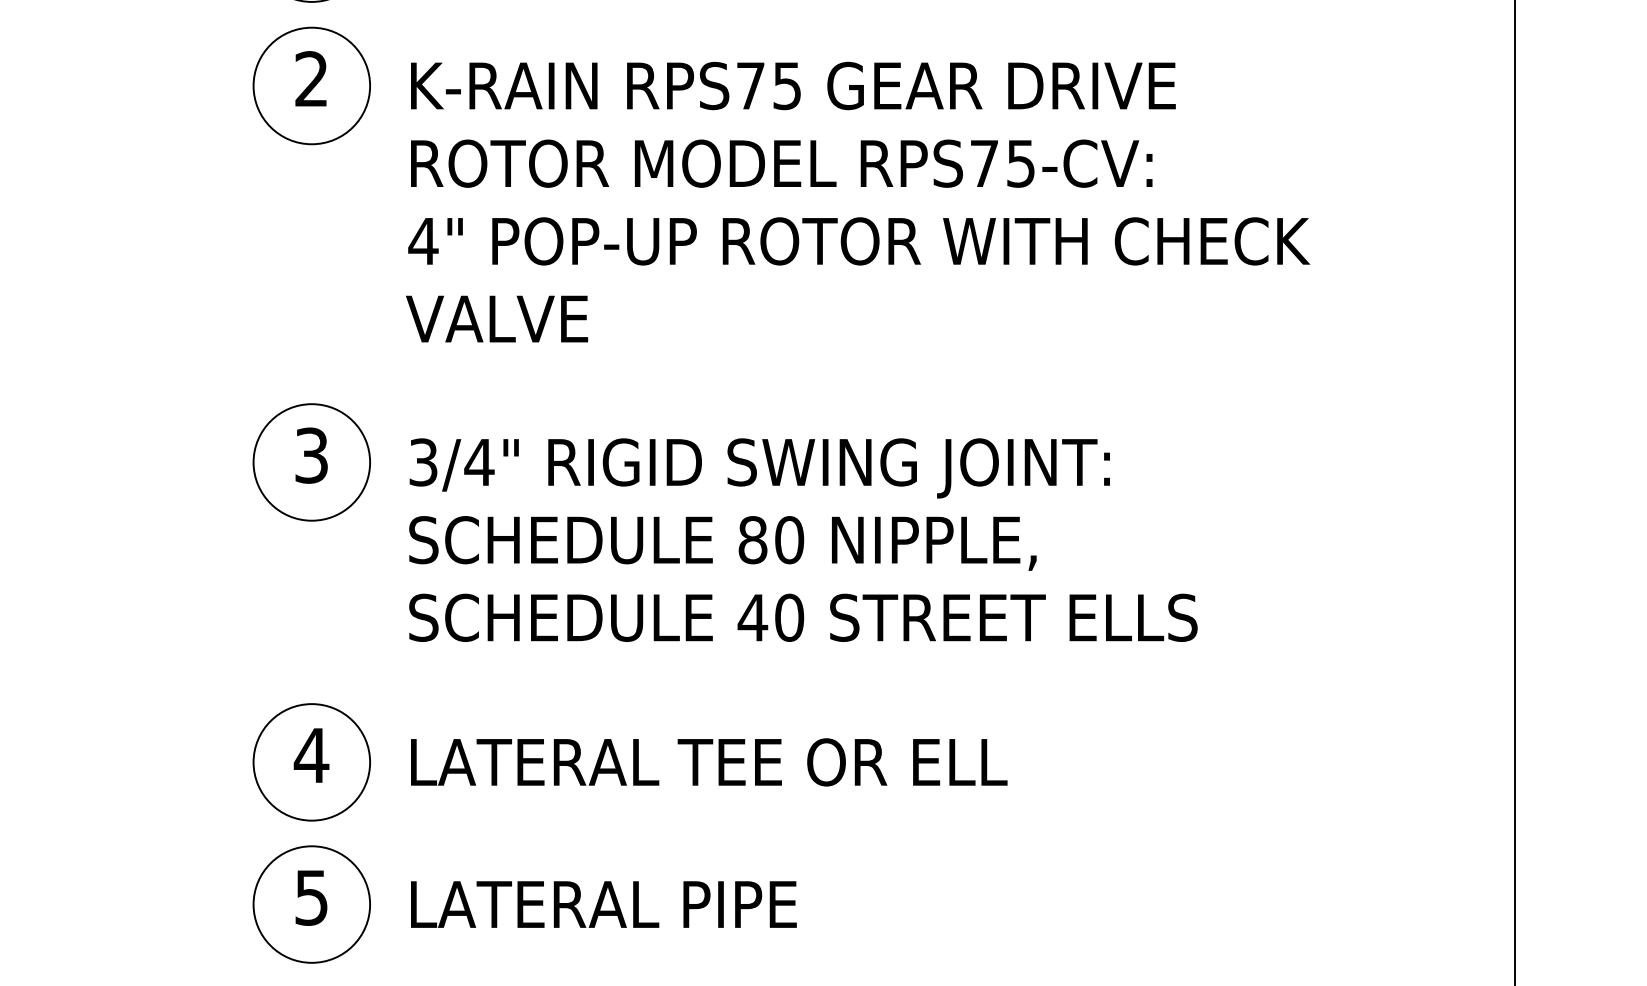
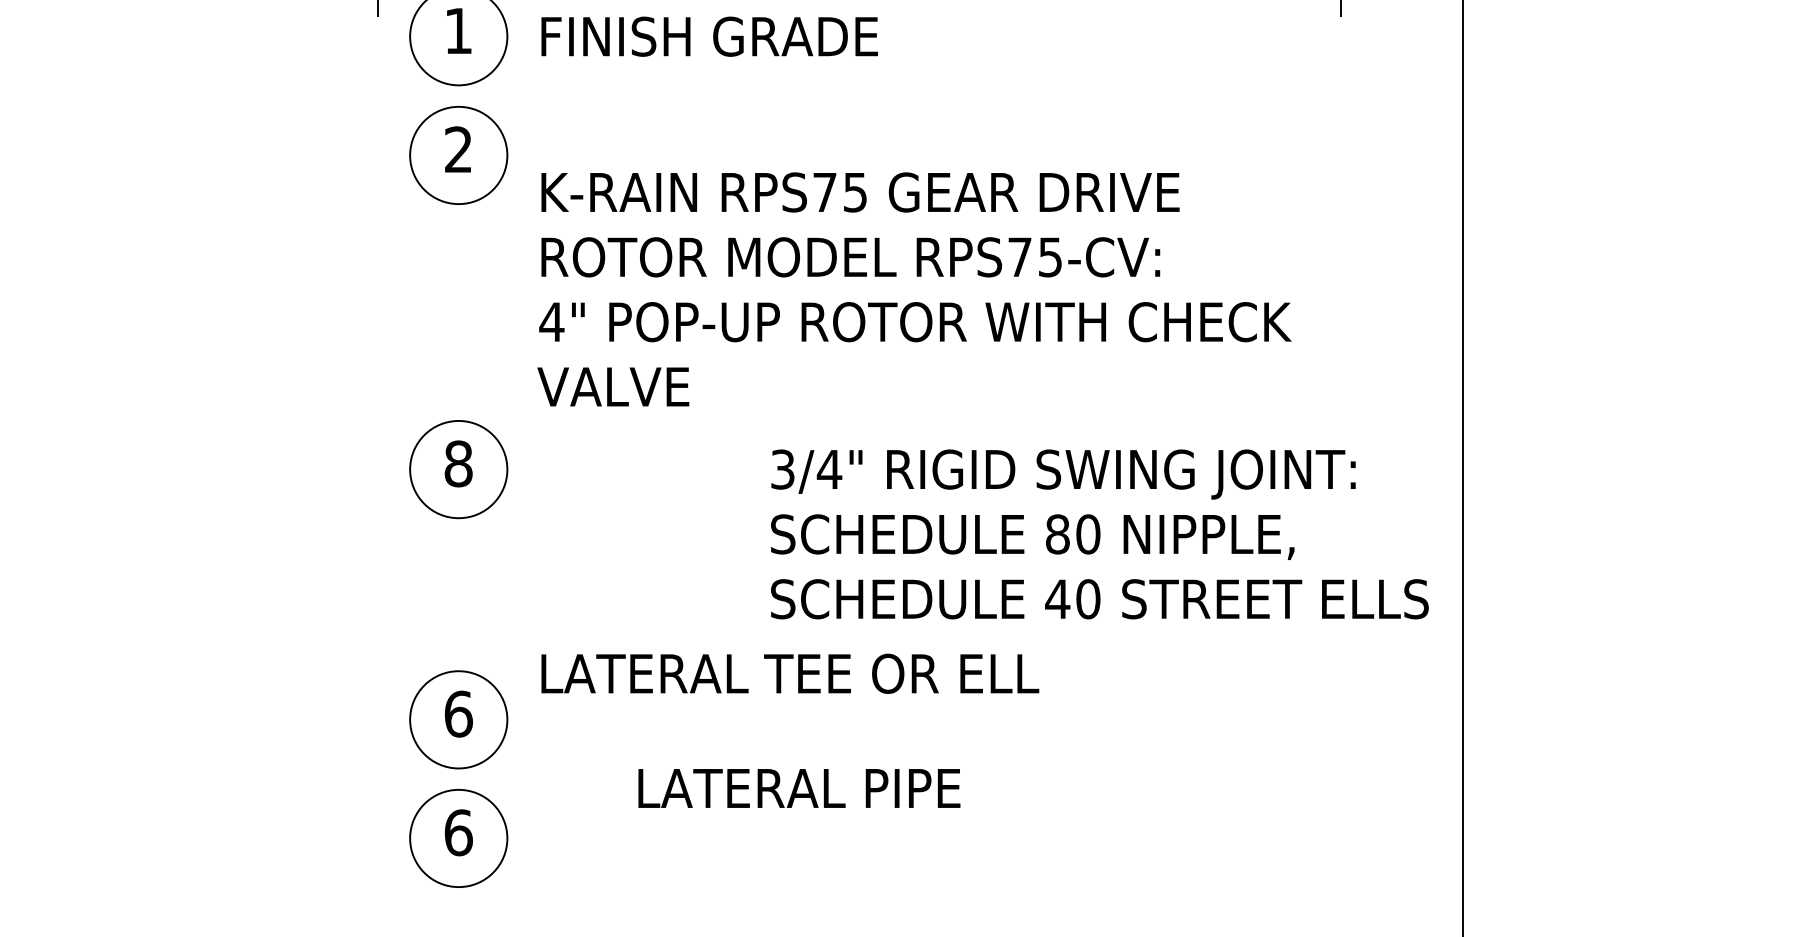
text: (858, 202) -> (914, 289), moved
text: (311, 455) -> (458, 463), 3 -> 8
text: (802, 540) -> (1099, 534), moved
text: (311, 754) -> (458, 713), 4 -> 6
text: (709, 761) -> (790, 673), moved
text: (311, 897) -> (458, 832), 5 -> 6
text: (603, 904) -> (799, 788), moved

